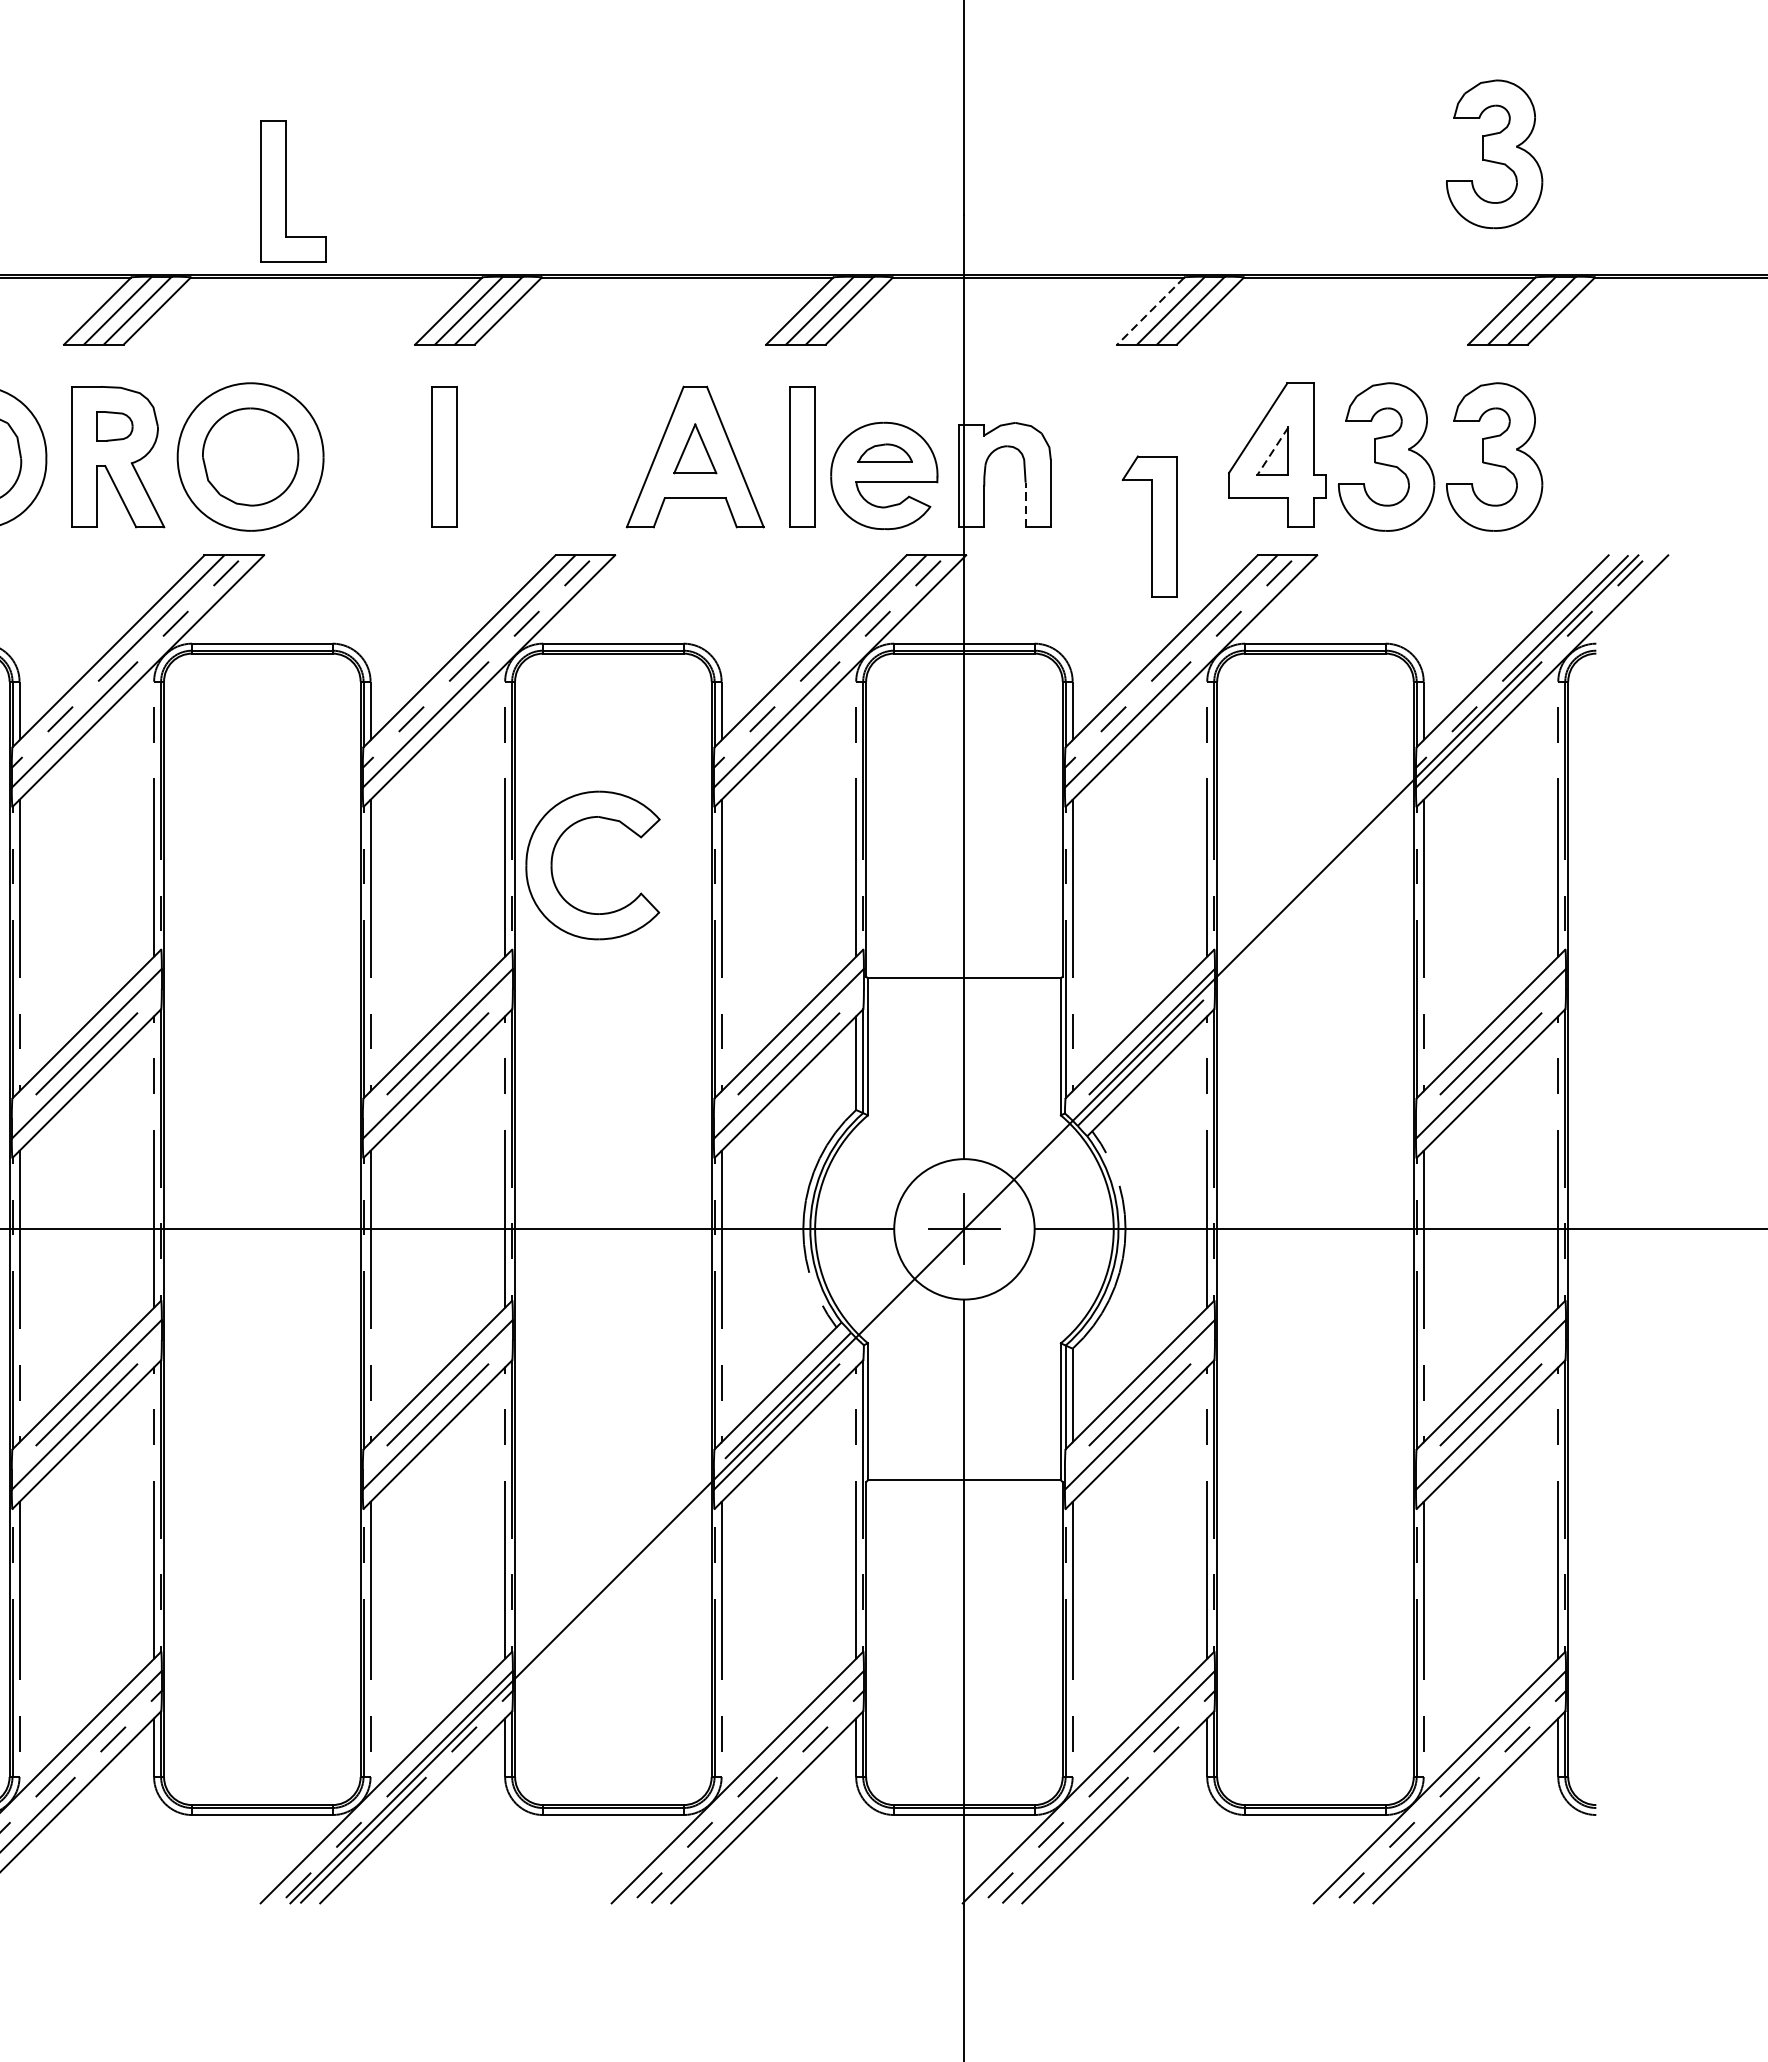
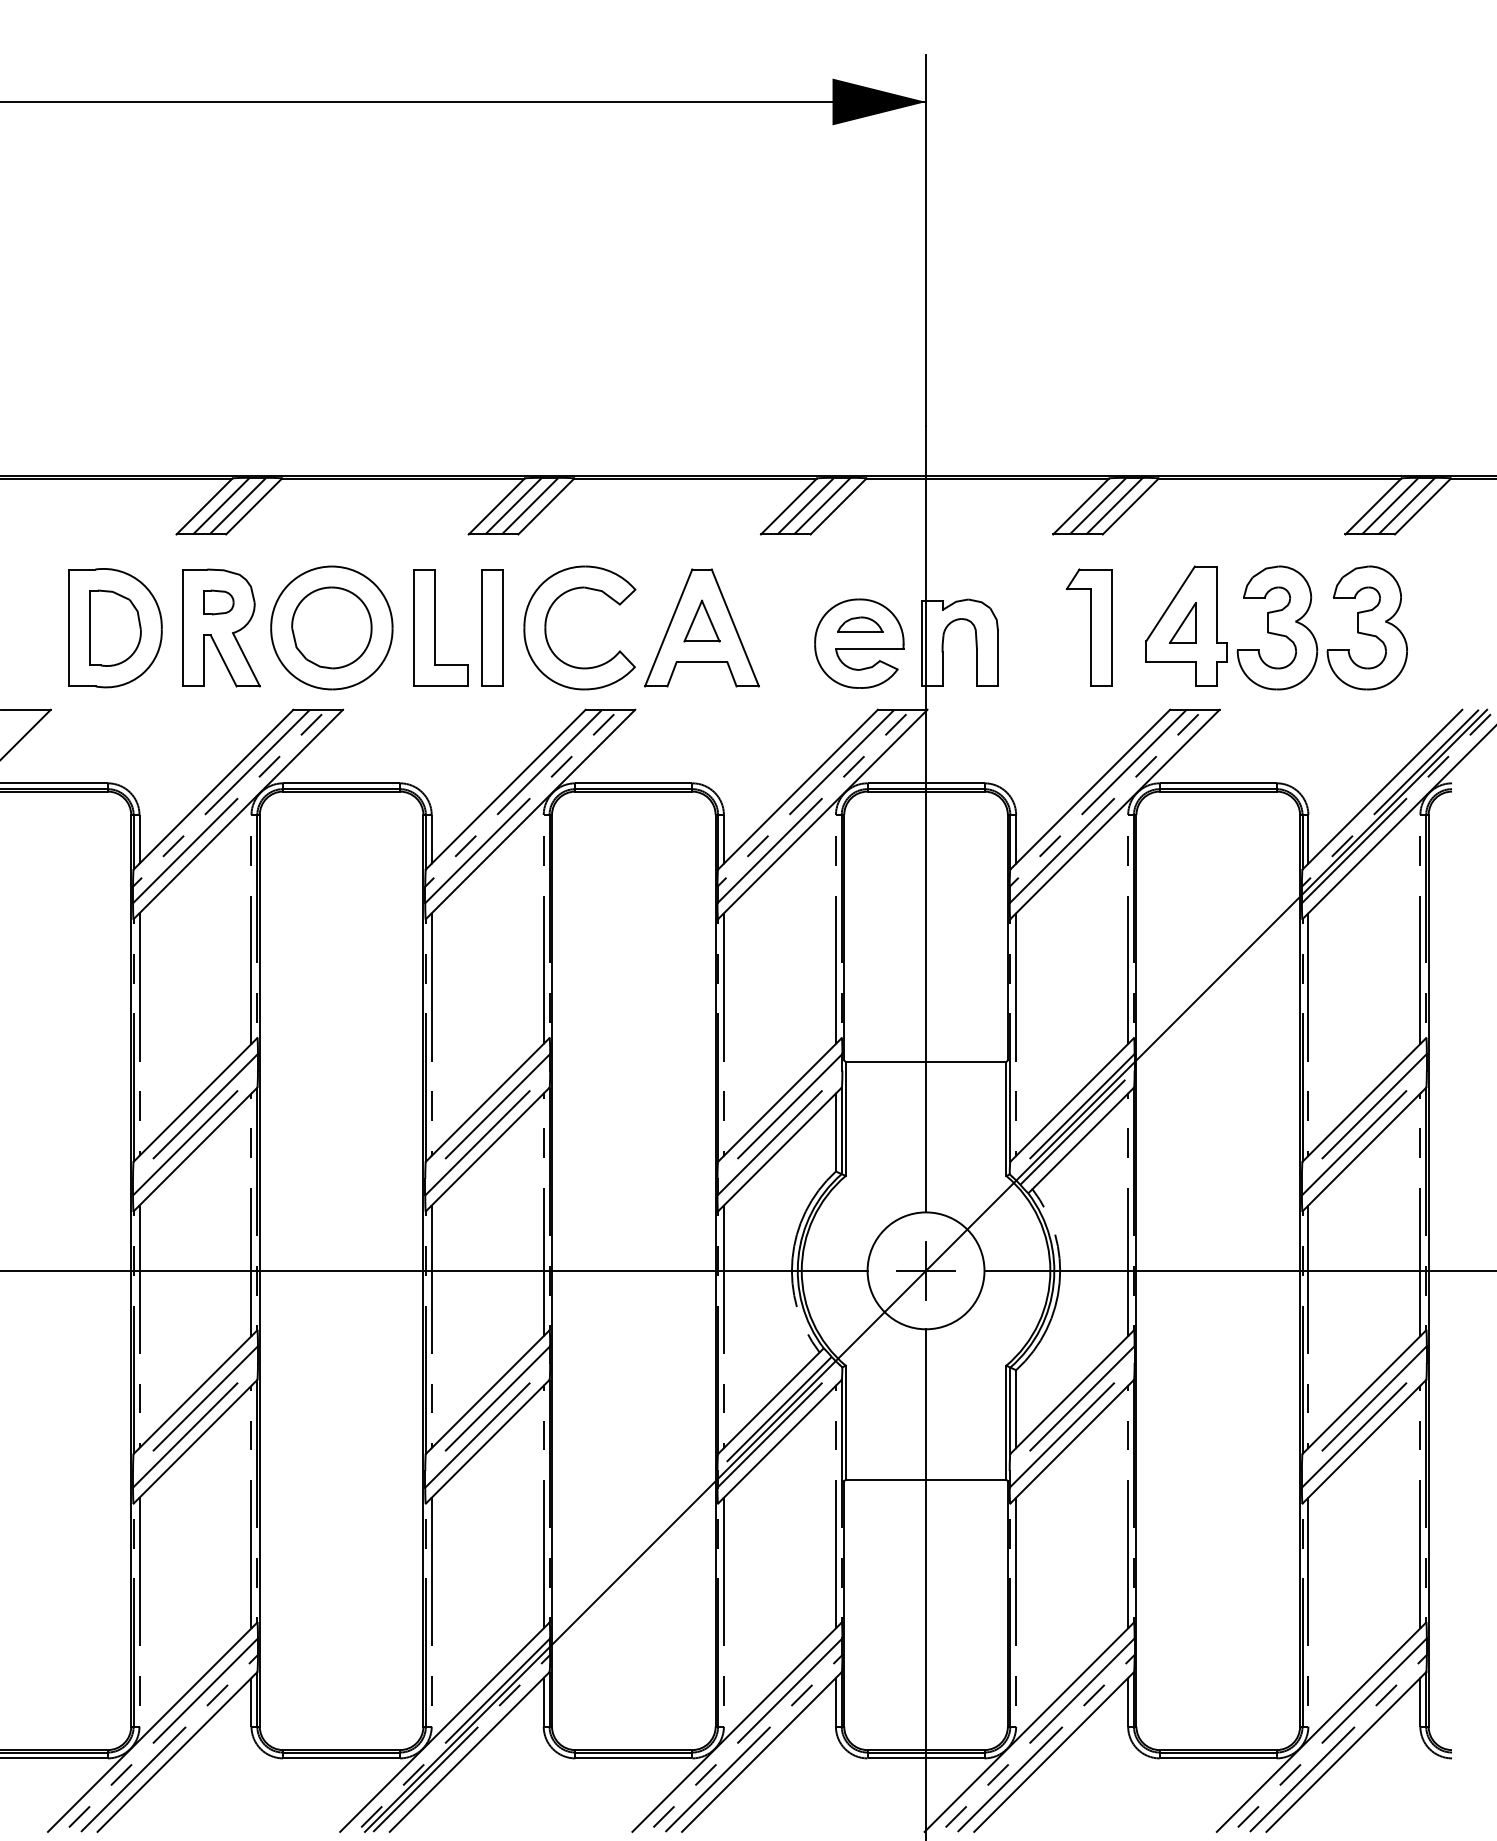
part: (1493, 153) -> (1366, 375), removed
part: (293, 191) -> (440, 627), moved
line: (1149, 311) -> (1080, 506), dashed -> solid
line: (1272, 451) -> (1182, 623), dashed -> solid
part: (801, 456) -> (790, 627), removed
line: (1026, 504) -> (977, 667), dashed -> solid
part: (1148, 526) -> (1088, 627), moved
part: (552, 864) -> (546, 627), moved

